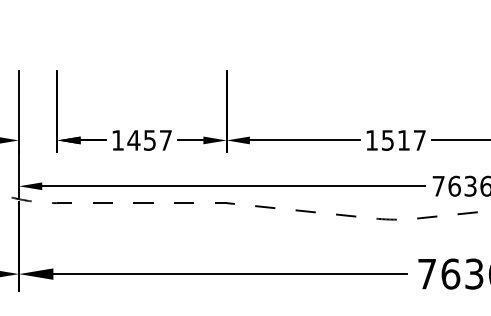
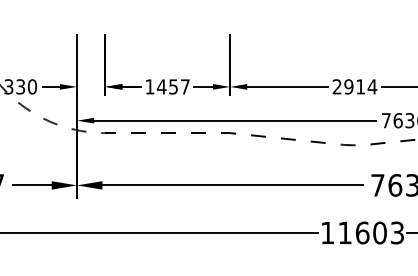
text: (395, 139) -> (354, 86), 1517 -> 2914

